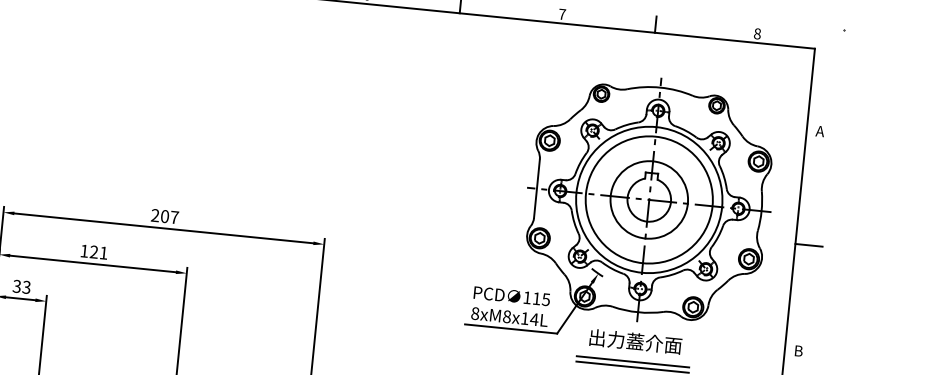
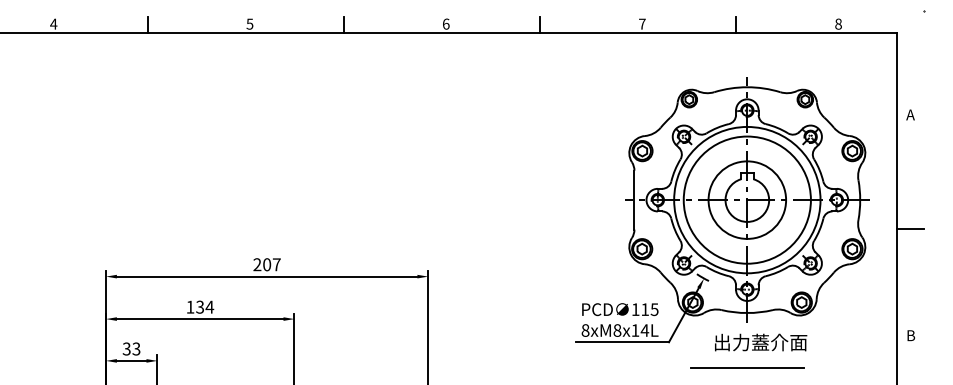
text: (99, 251) -> (205, 306), 121 -> 134
text: (636, 341) -> (761, 342), moved
line: (632, 361) -> (746, 362), removed

